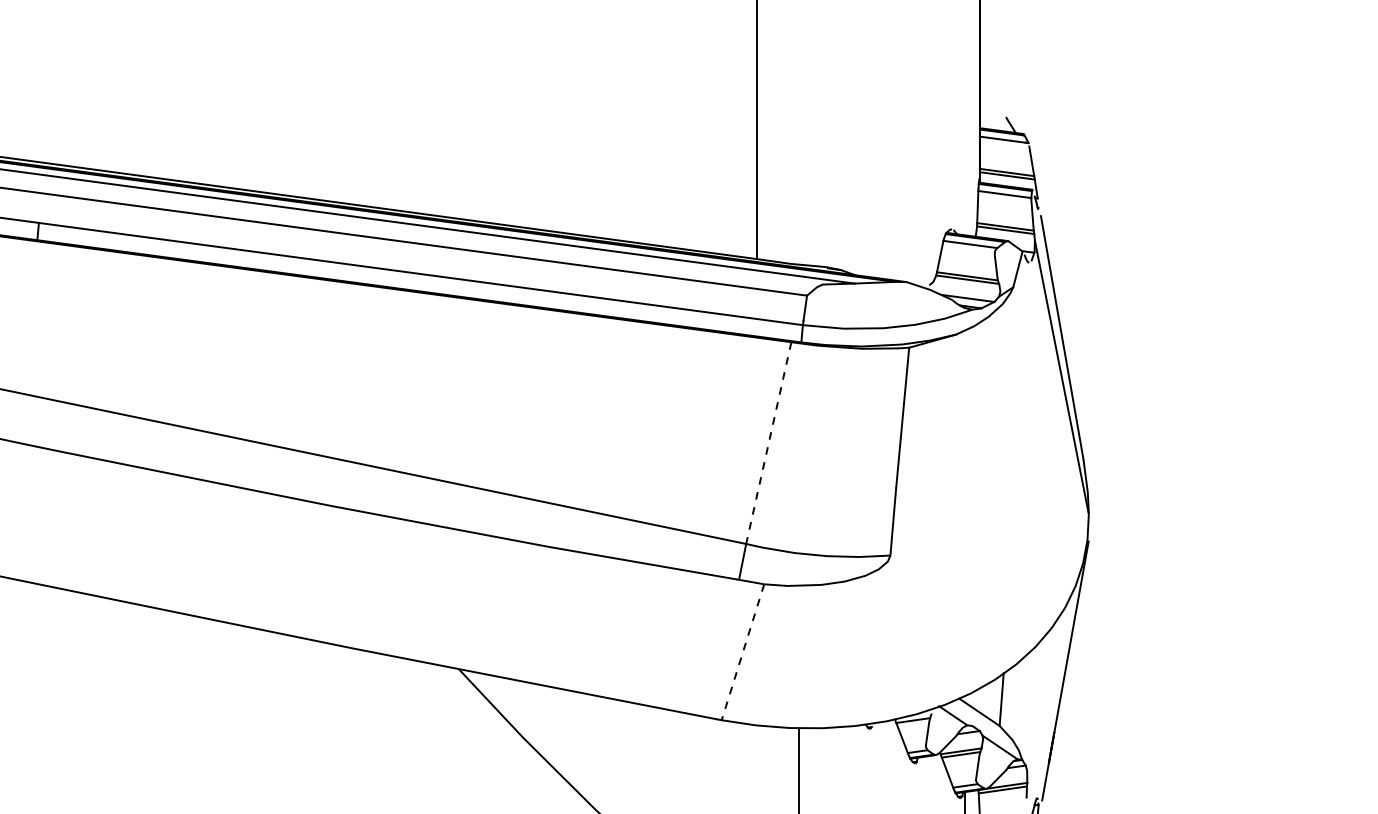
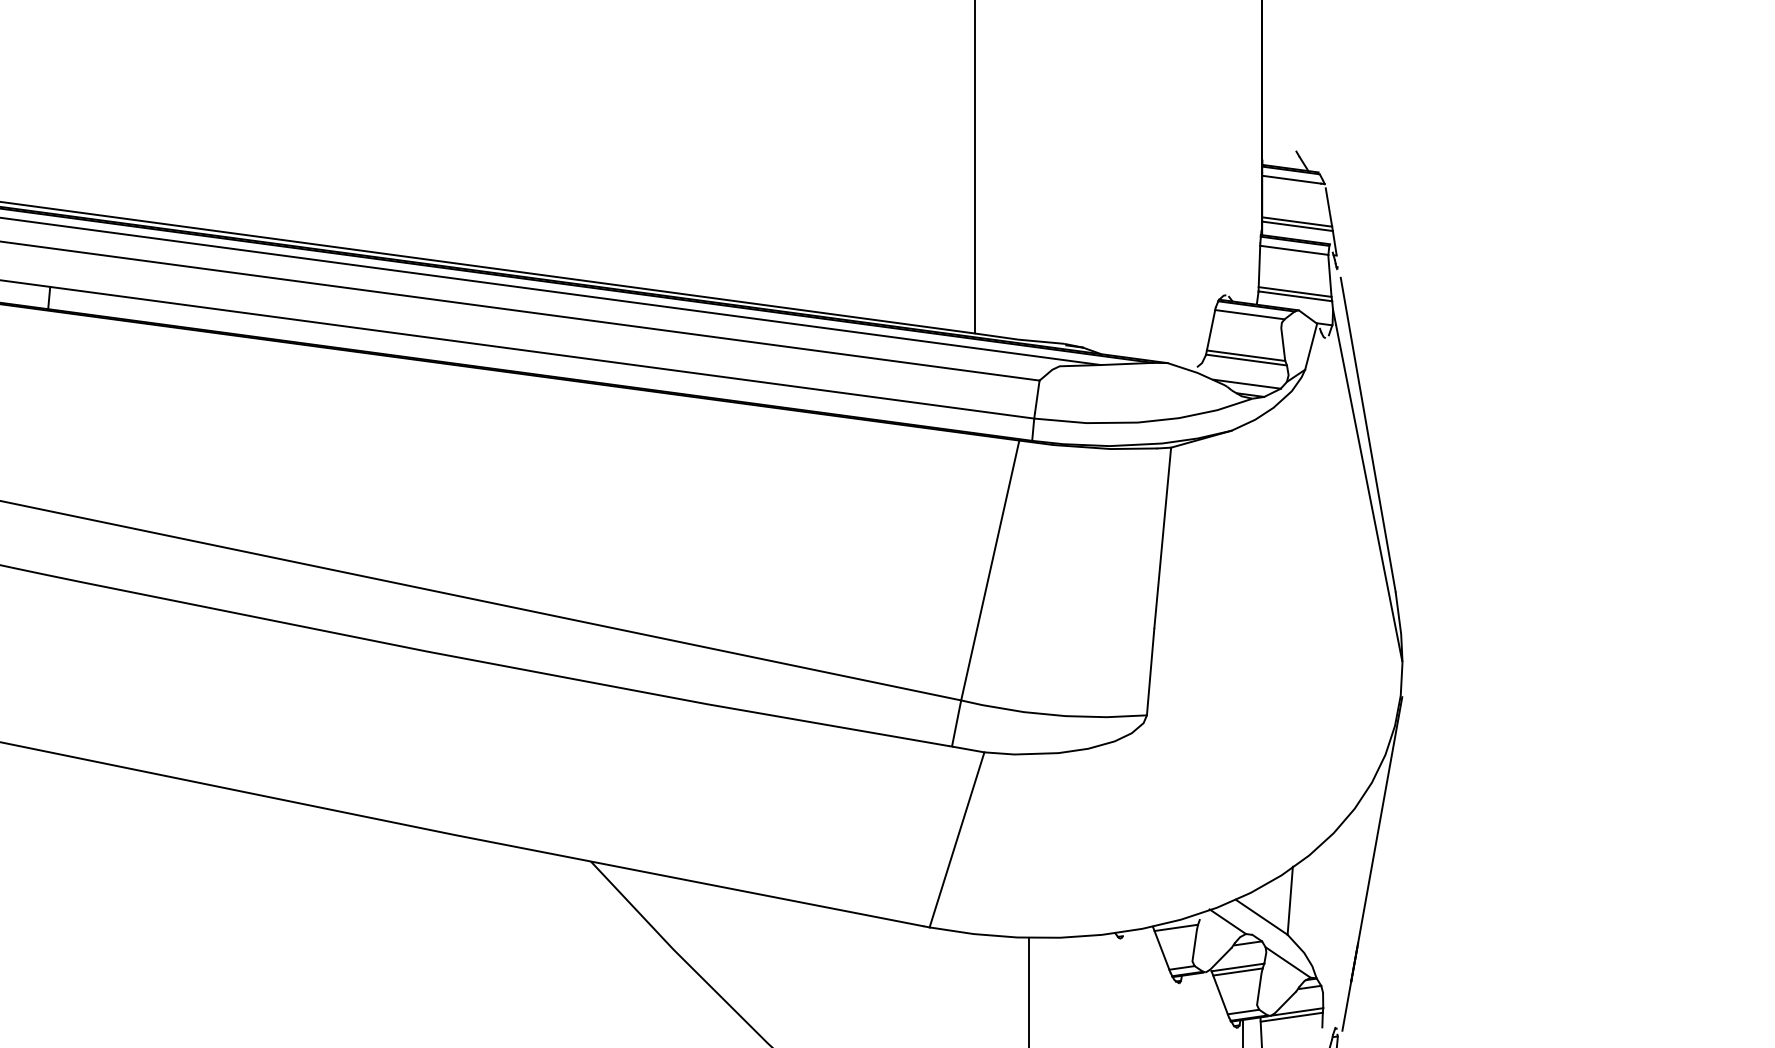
line: (768, 443) -> (990, 570), dashed -> solid
line: (743, 651) -> (957, 839), dashed -> solid

